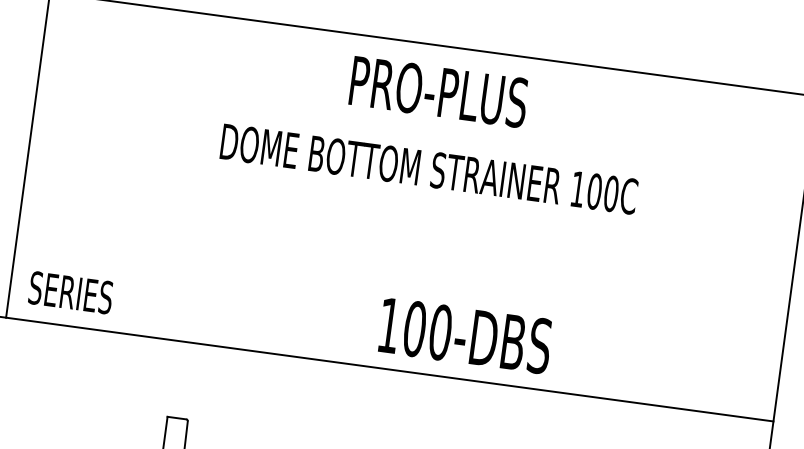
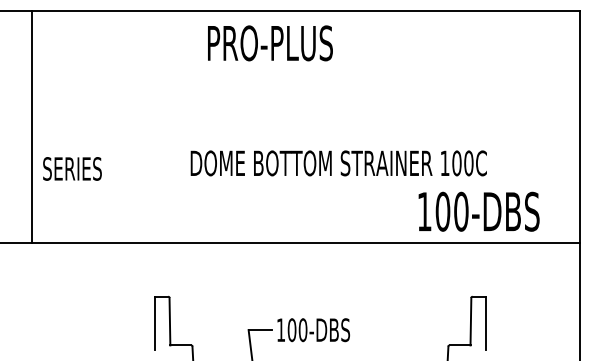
text: (439, 92) -> (270, 43), moved
text: (428, 169) -> (338, 163), moved
text: (71, 292) -> (72, 168), moved
text: (464, 335) -> (478, 211), moved

